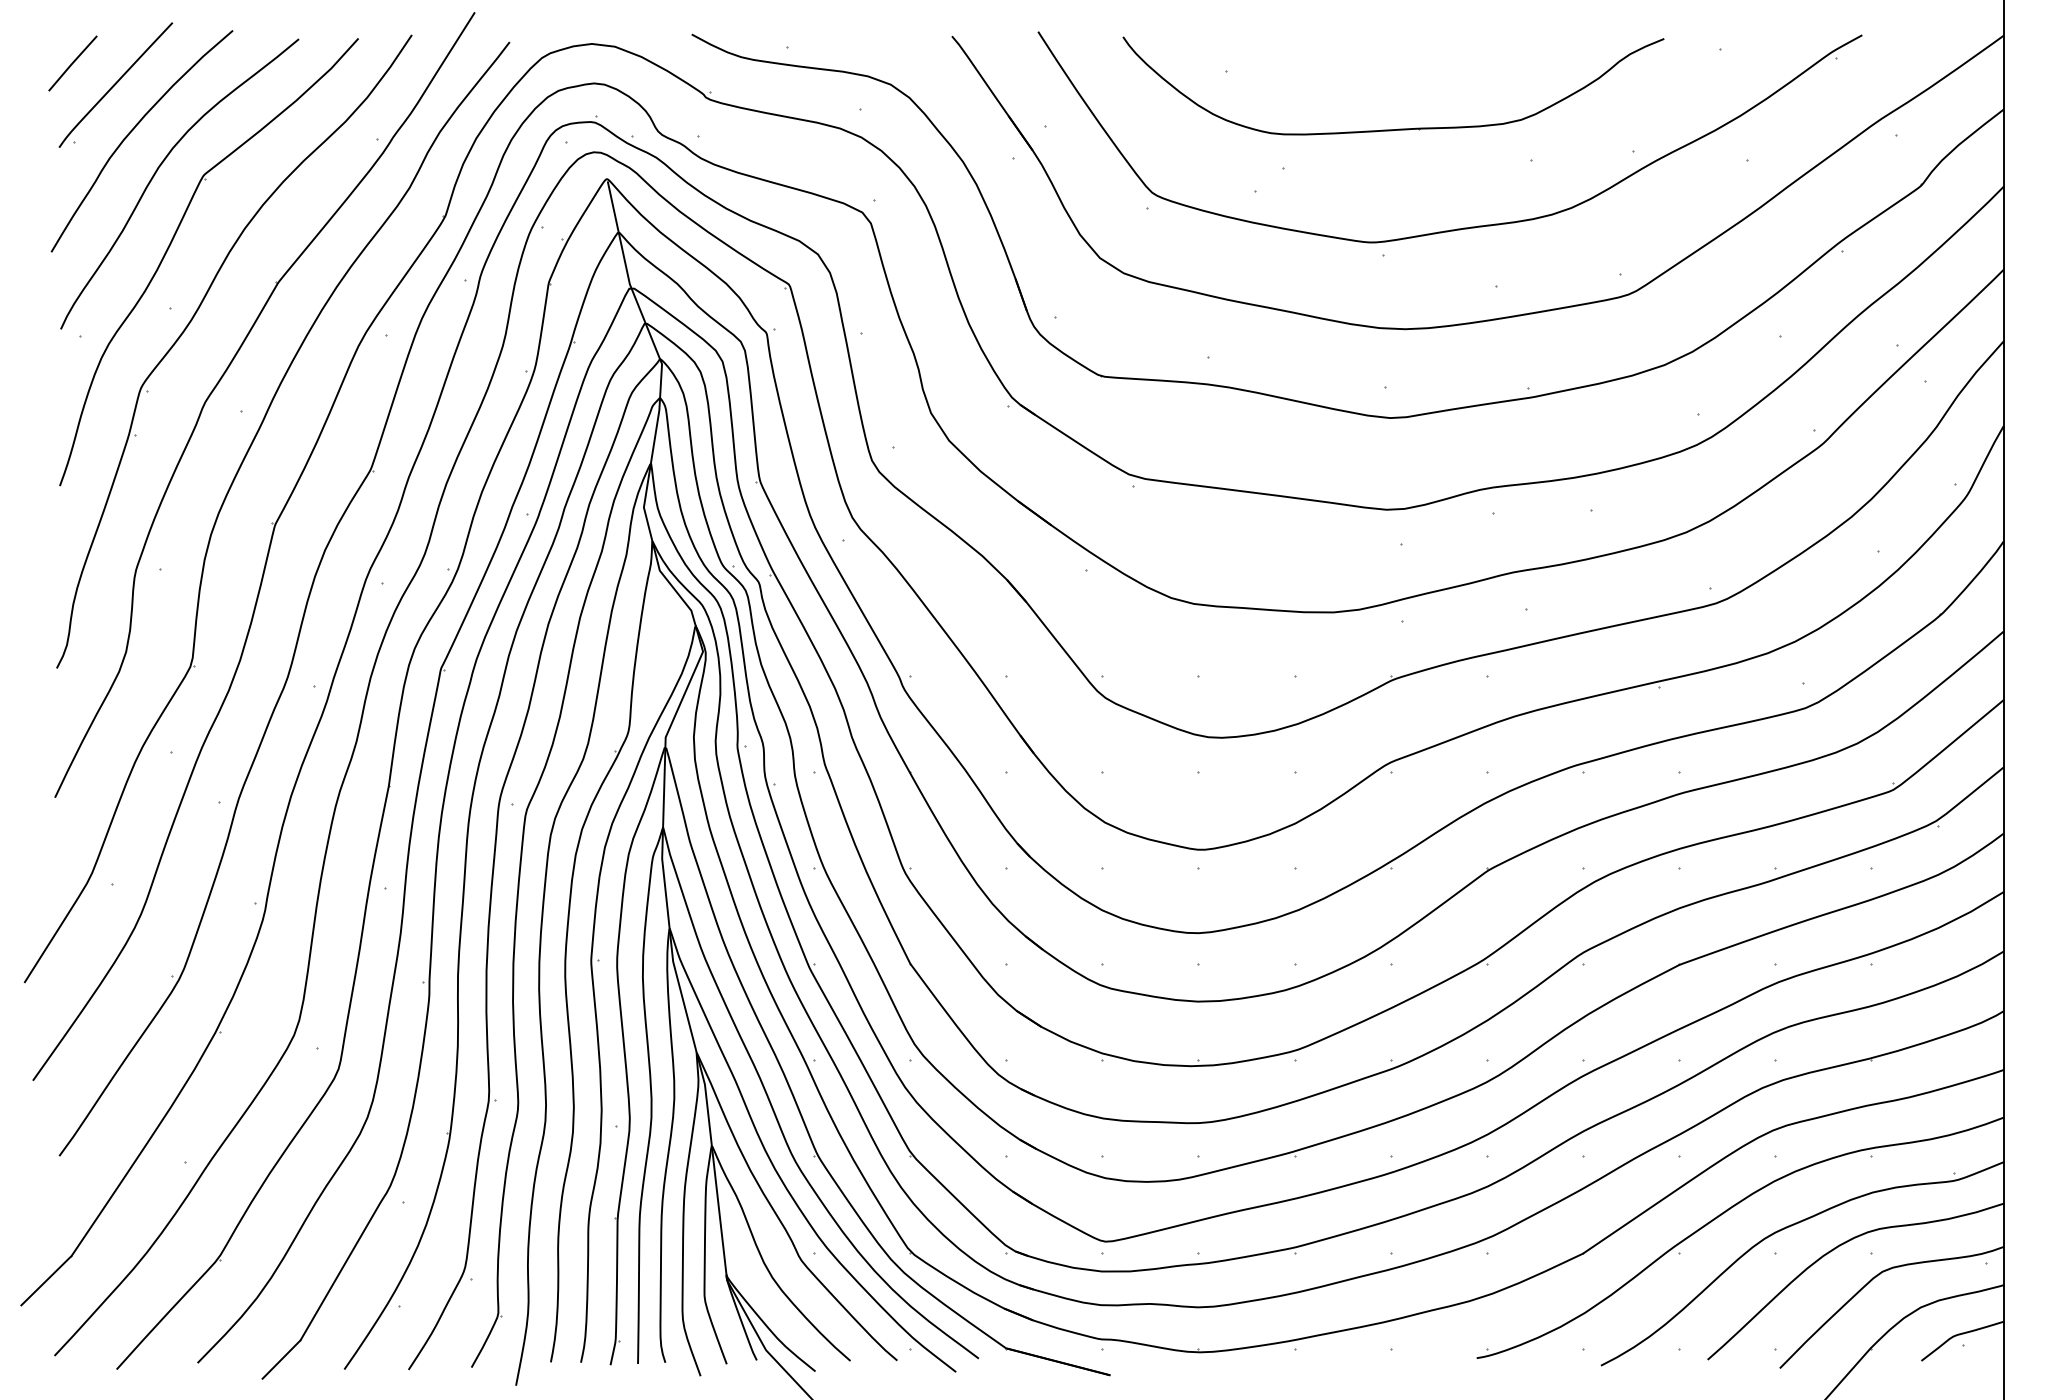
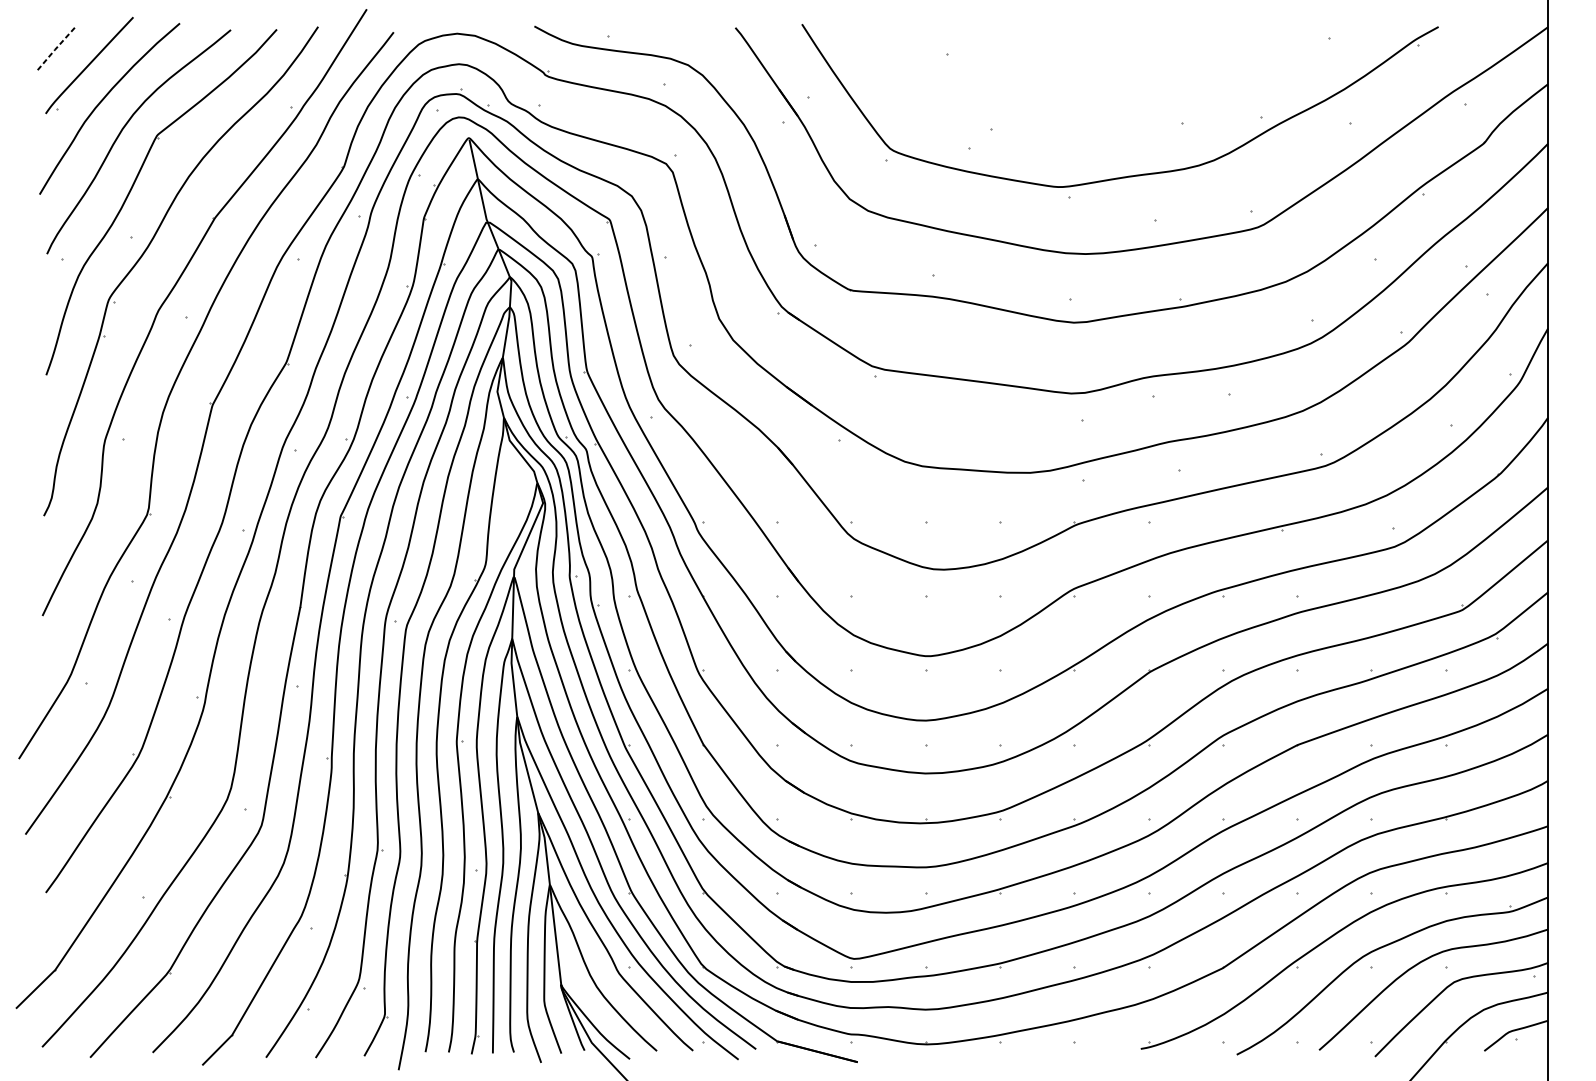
line: (72, 63) -> (56, 48), solid -> dashed
part: (1398, 128) -> (1080, 99), removed

